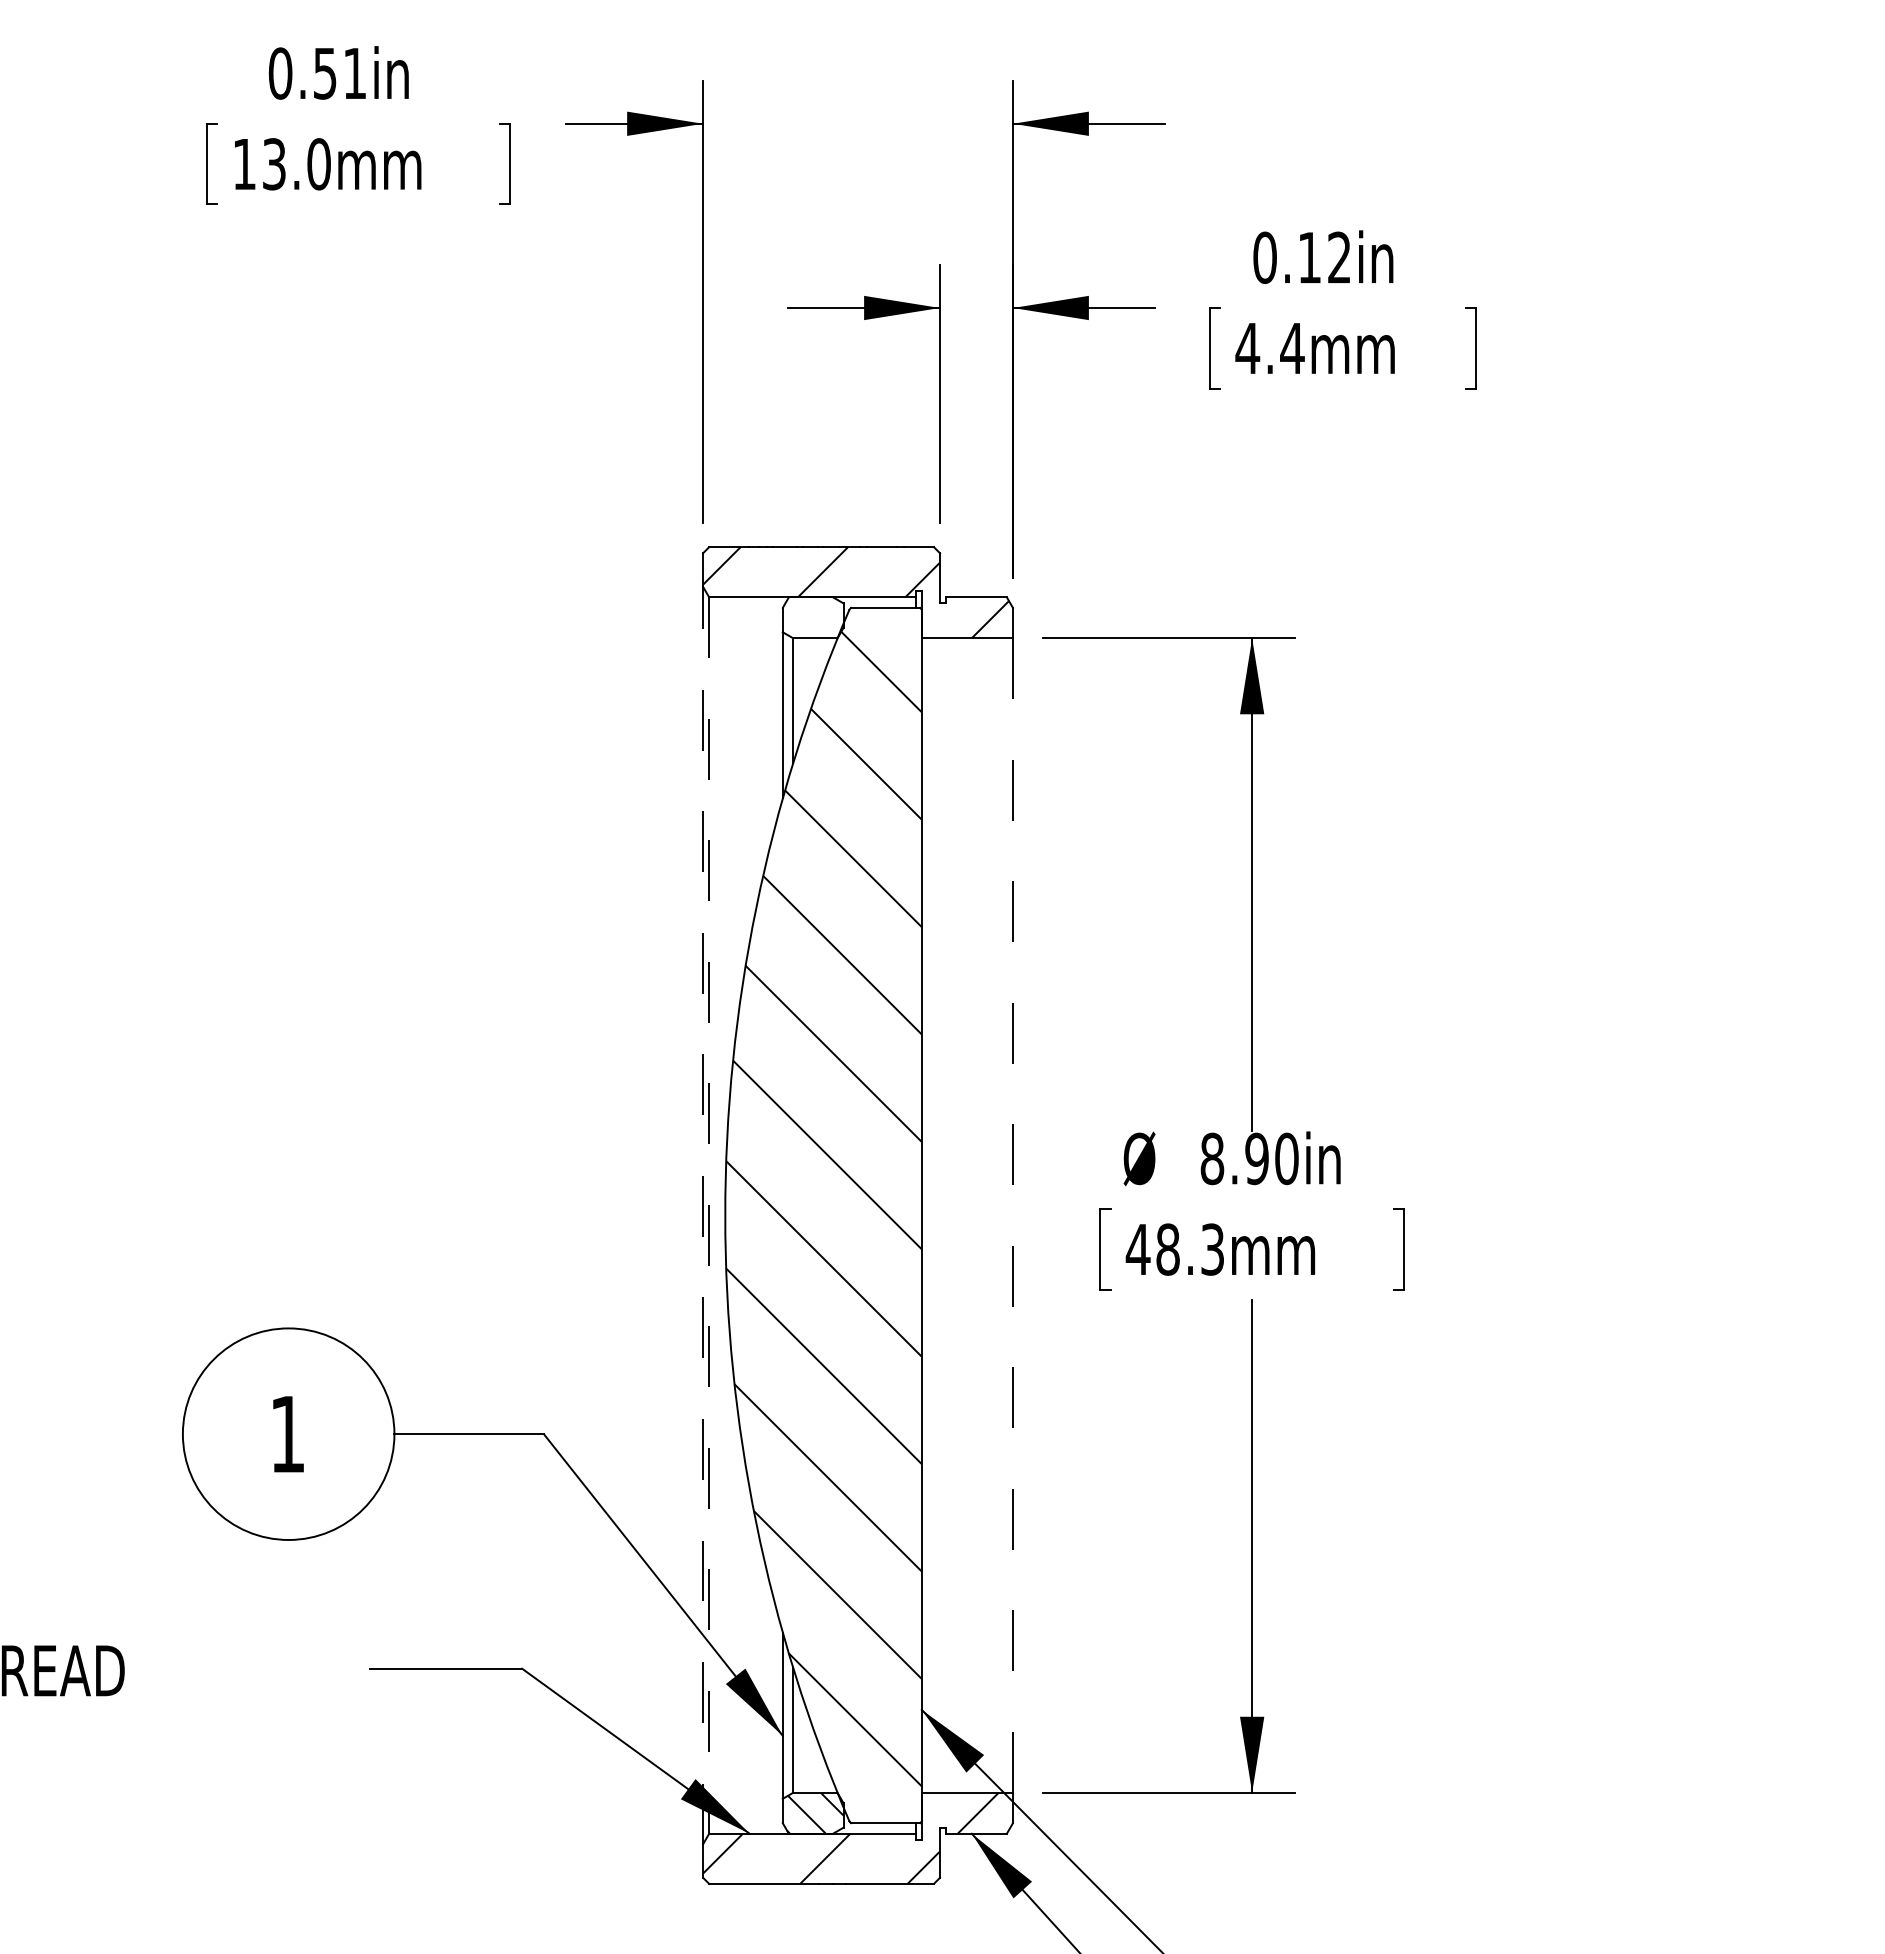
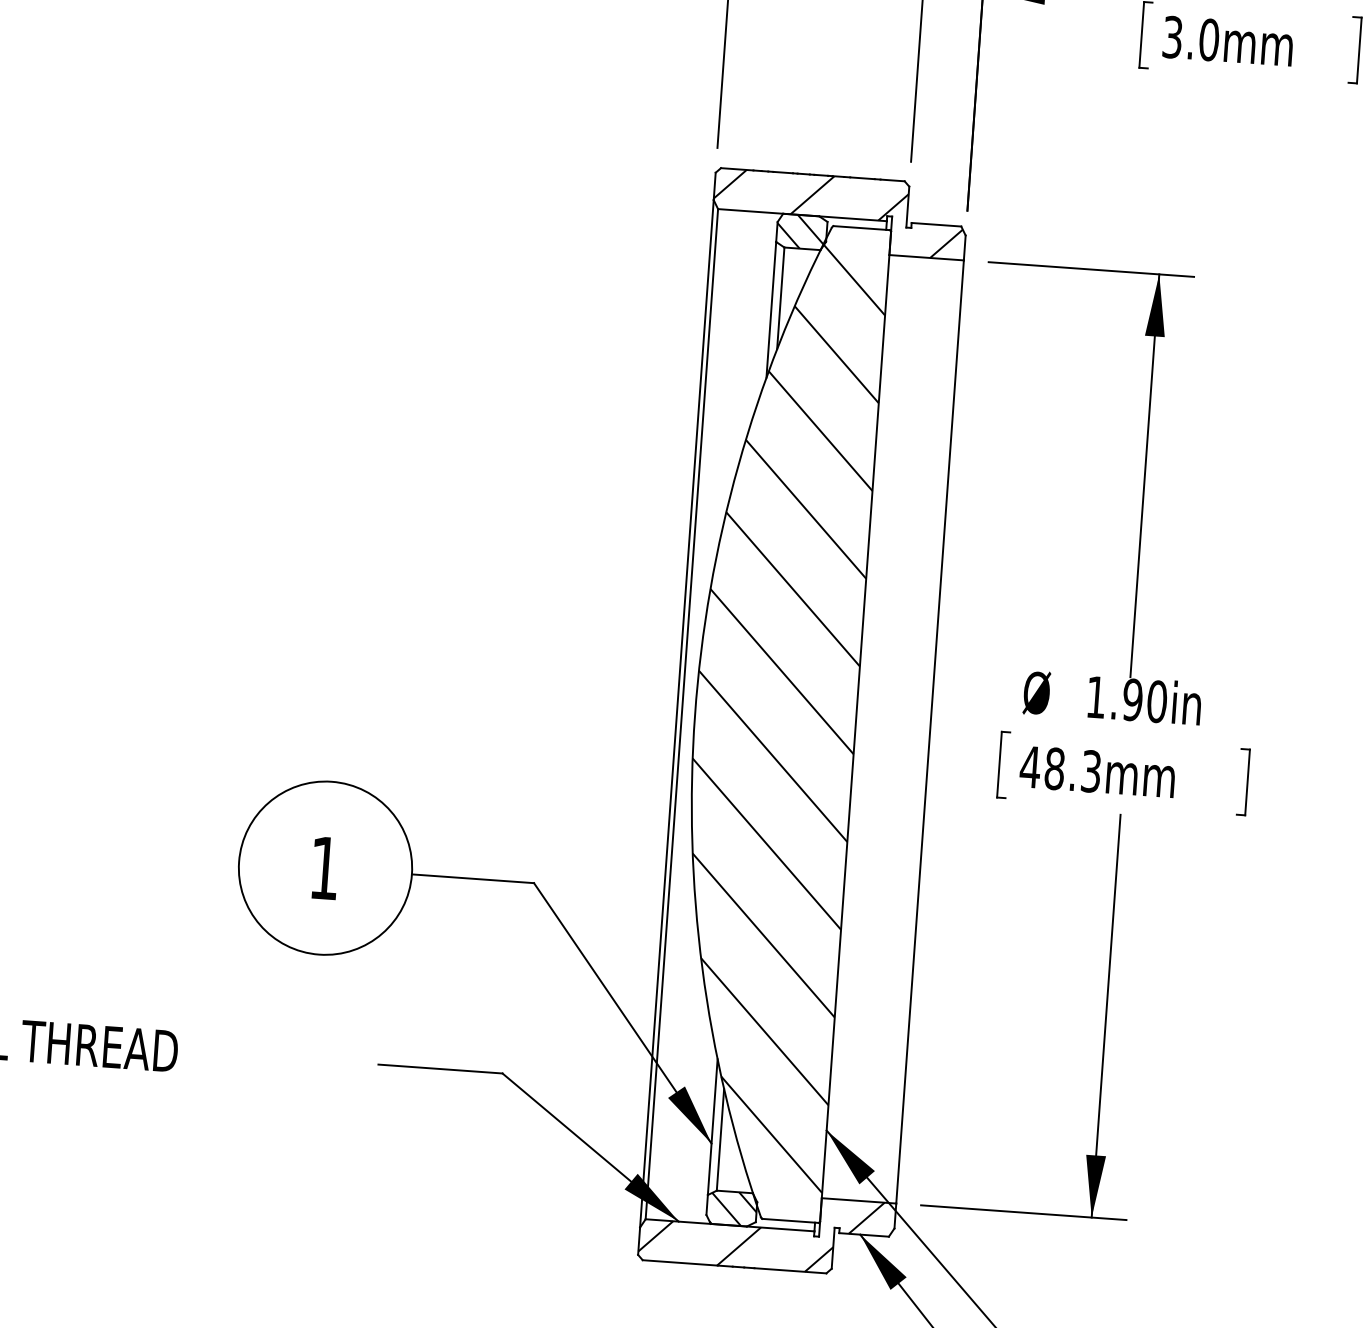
text: (1269, 348) -> (1190, 38), 4.4mm -> 3.0mm
hatch: (811, 617) -> (800, 231), added
text: (1212, 1158) -> (1096, 697), 8.90in -> 1.90in
line: (703, 1215) -> (677, 713), dashed -> solid
line: (1012, 1215) -> (929, 731), dashed -> solid
line: (709, 1216) -> (682, 714), dashed -> solid

